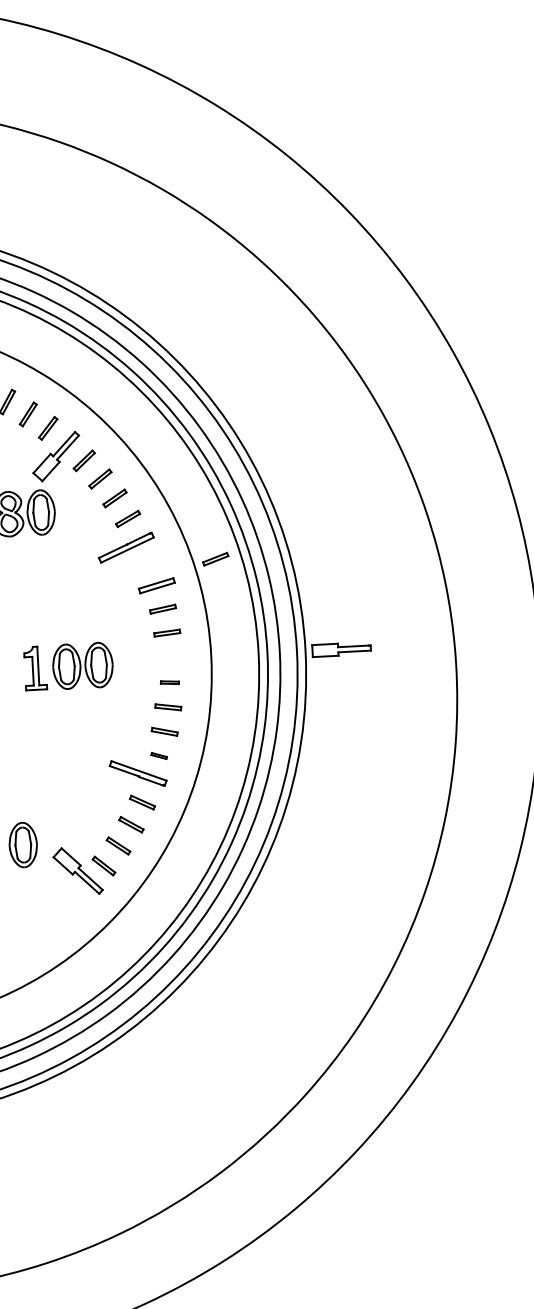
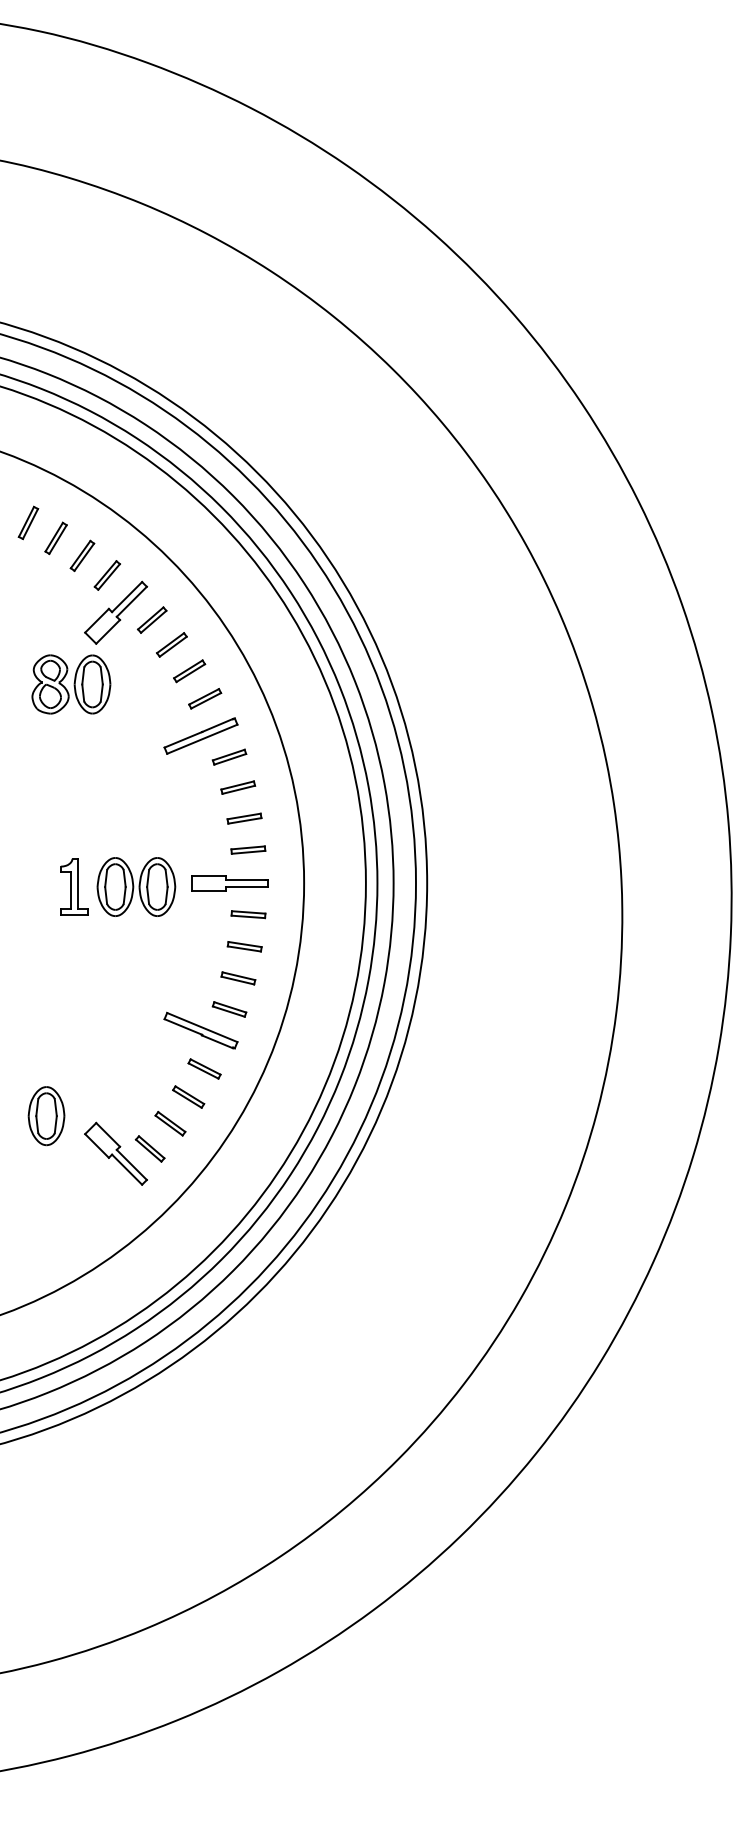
part: (215, 558) -> (229, 756), moved
part: (157, 585) -> (238, 787), size x0.71
part: (341, 649) -> (229, 883), moved
part: (169, 682) -> (248, 914), size x1.43
part: (159, 756) -> (229, 1009), size x1.67

